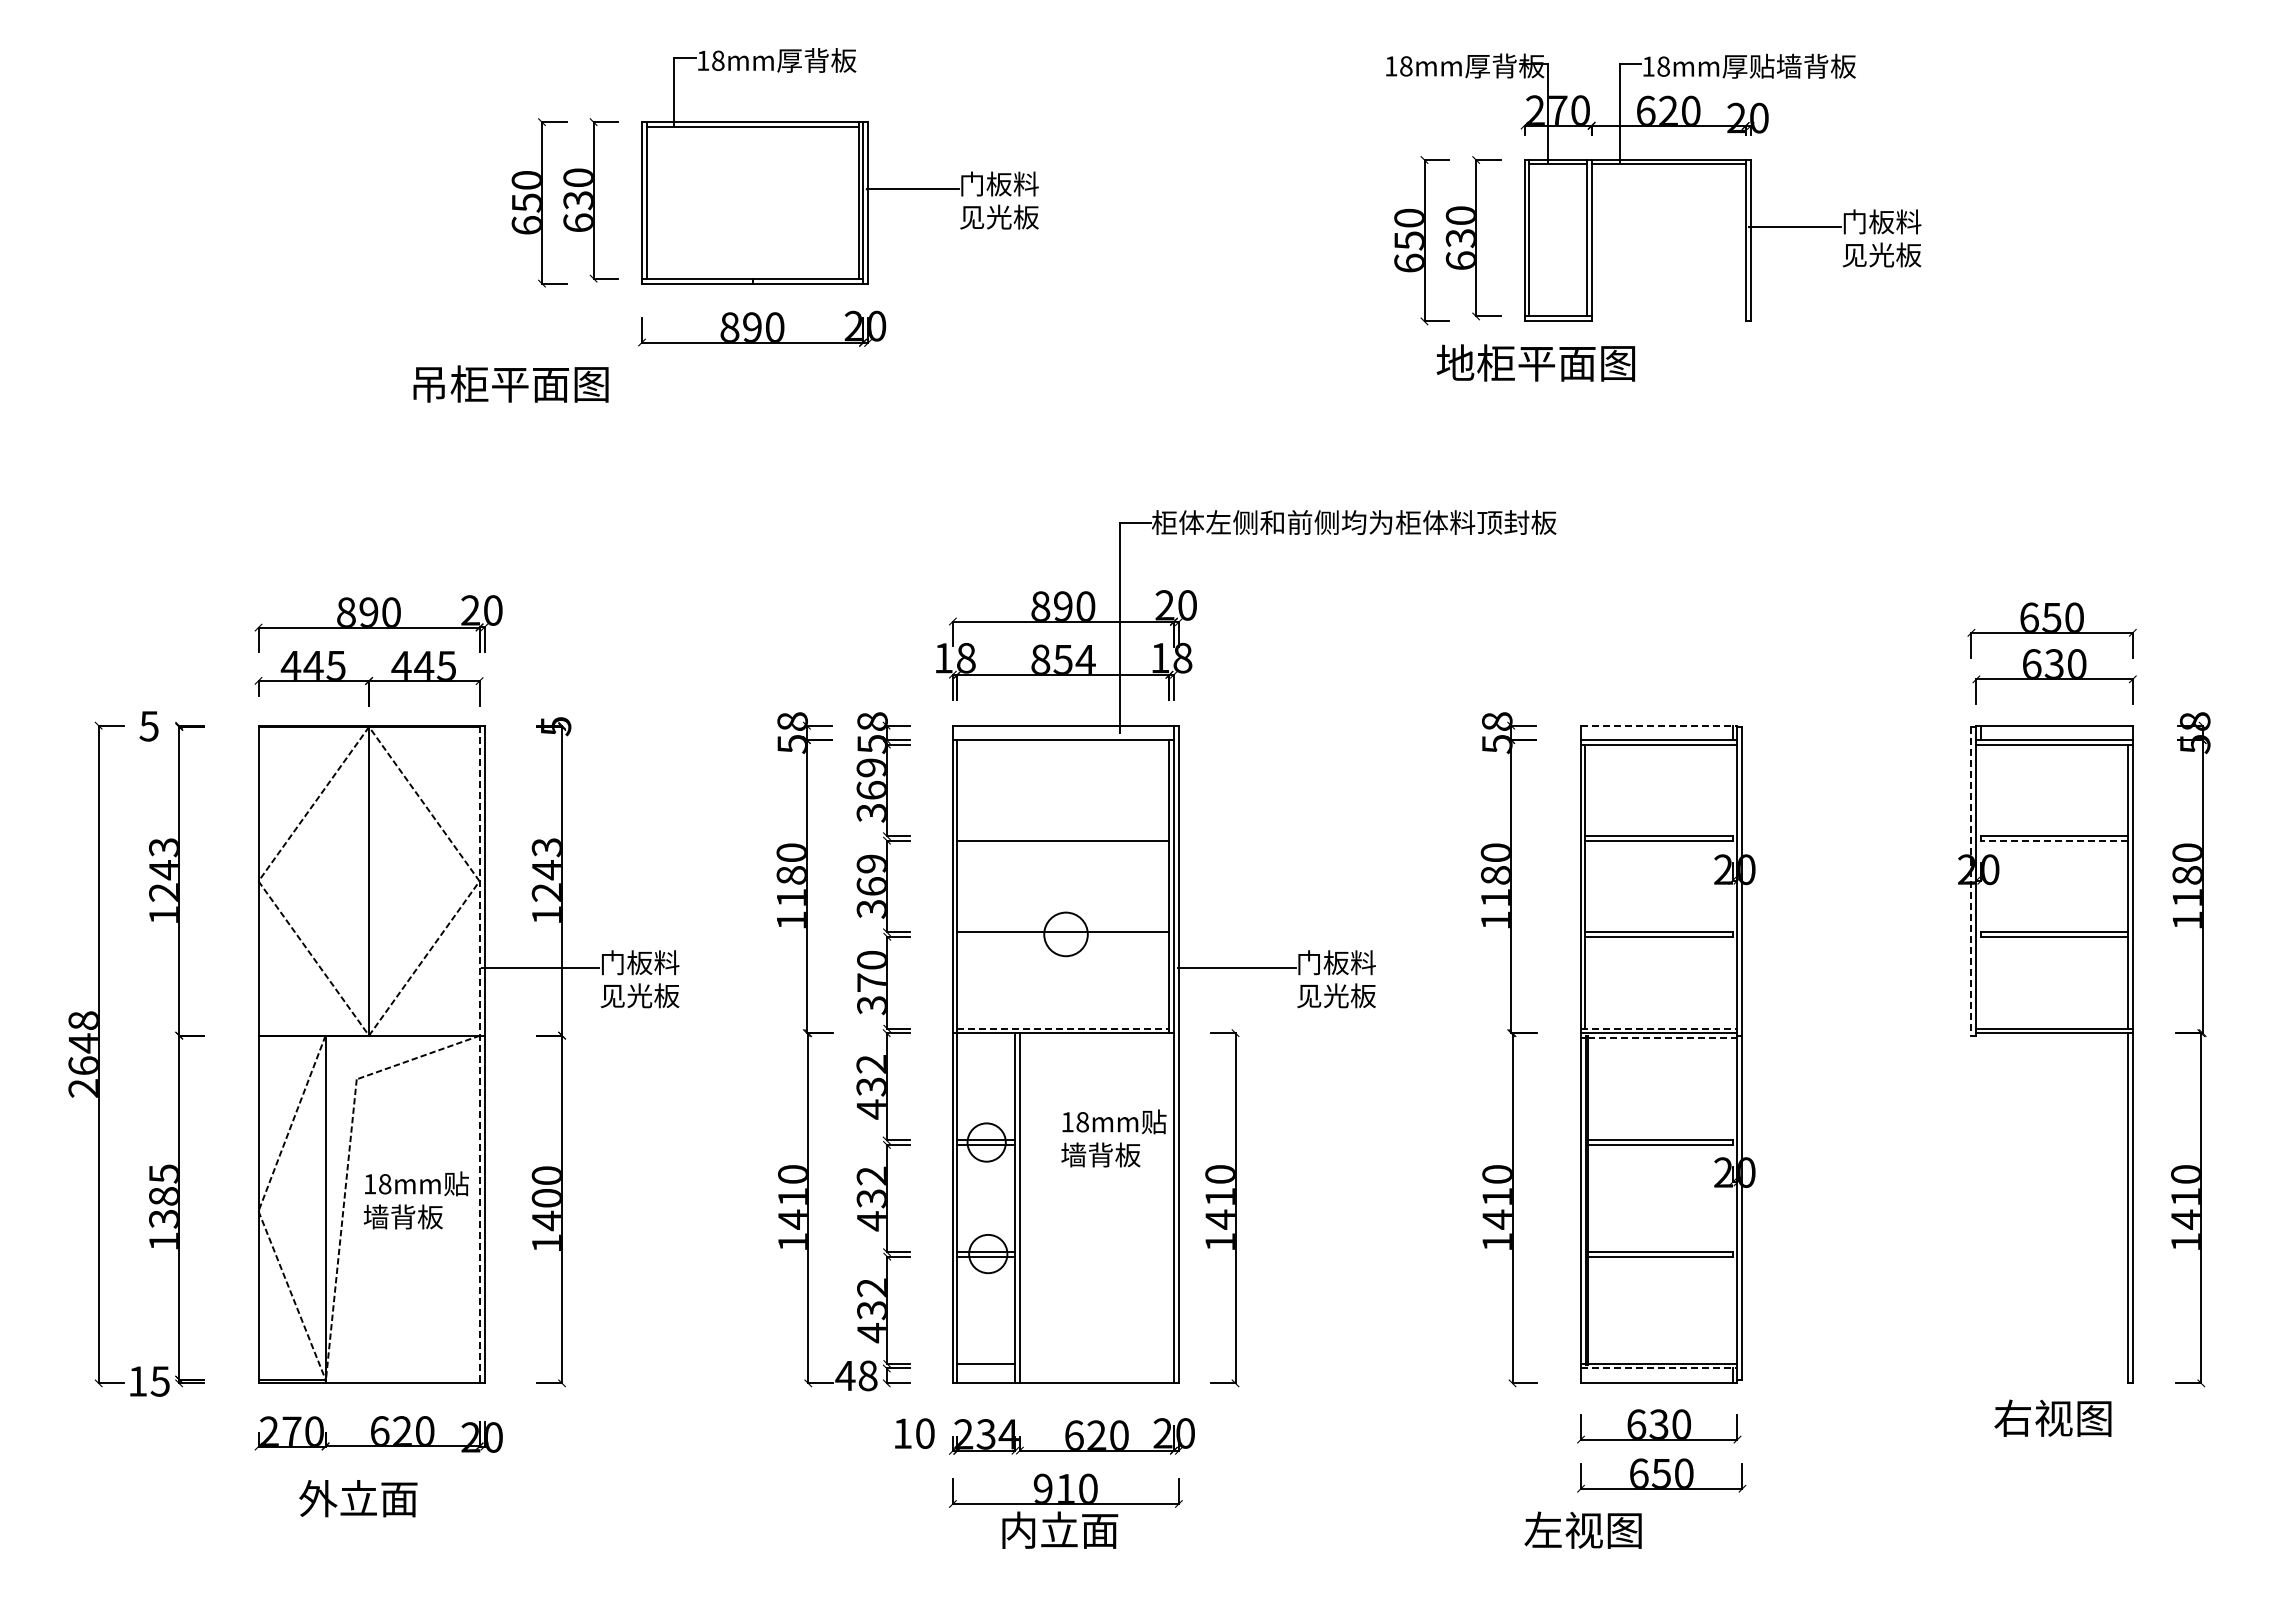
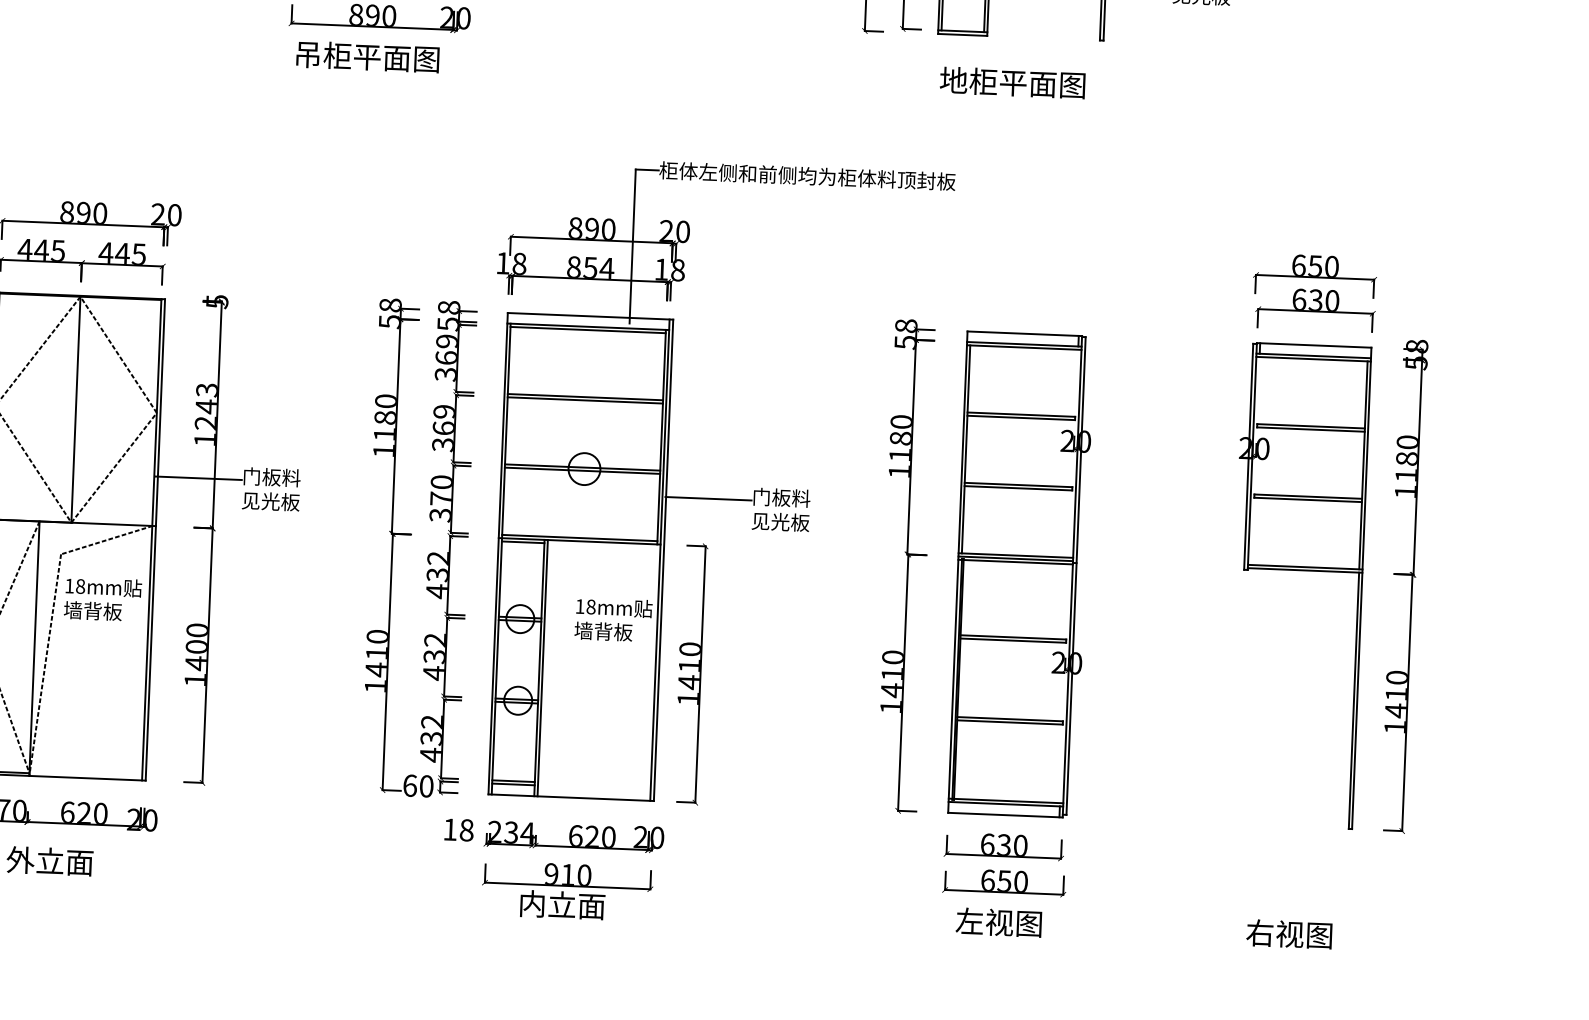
text: (1535, 362) -> (1012, 82), moved
text: (510, 383) -> (367, 56), moved
line: (1659, 725) -> (1024, 333), dashed -> solid
line: (1063, 744) -> (588, 330), added
line: (1063, 836) -> (585, 397), added
line: (2054, 840) -> (1310, 429), dashed -> solid
line: (1971, 881) -> (1248, 456), dashed -> solid
line: (1063, 936) -> (582, 470), added
line: (1063, 1028) -> (579, 537), dashed -> solid
line: (1659, 1028) -> (1016, 555), dashed -> solid
line: (986, 1037) -> (523, 542), added
line: (1662, 1037) -> (1018, 562), dashed -> solid
line: (479, 1054) -> (151, 539), dashed -> solid
text: (415, 1200) -> (102, 599), moved
line: (986, 1368) -> (513, 784), added
line: (1659, 1368) -> (1006, 804), dashed -> solid
text: (856, 1375) -> (418, 785), 48 -> 60
text: (2052, 1417) -> (1289, 933), moved
text: (925, 1433) -> (466, 830), 10 -> 18
text: (1582, 1529) -> (998, 921), moved

